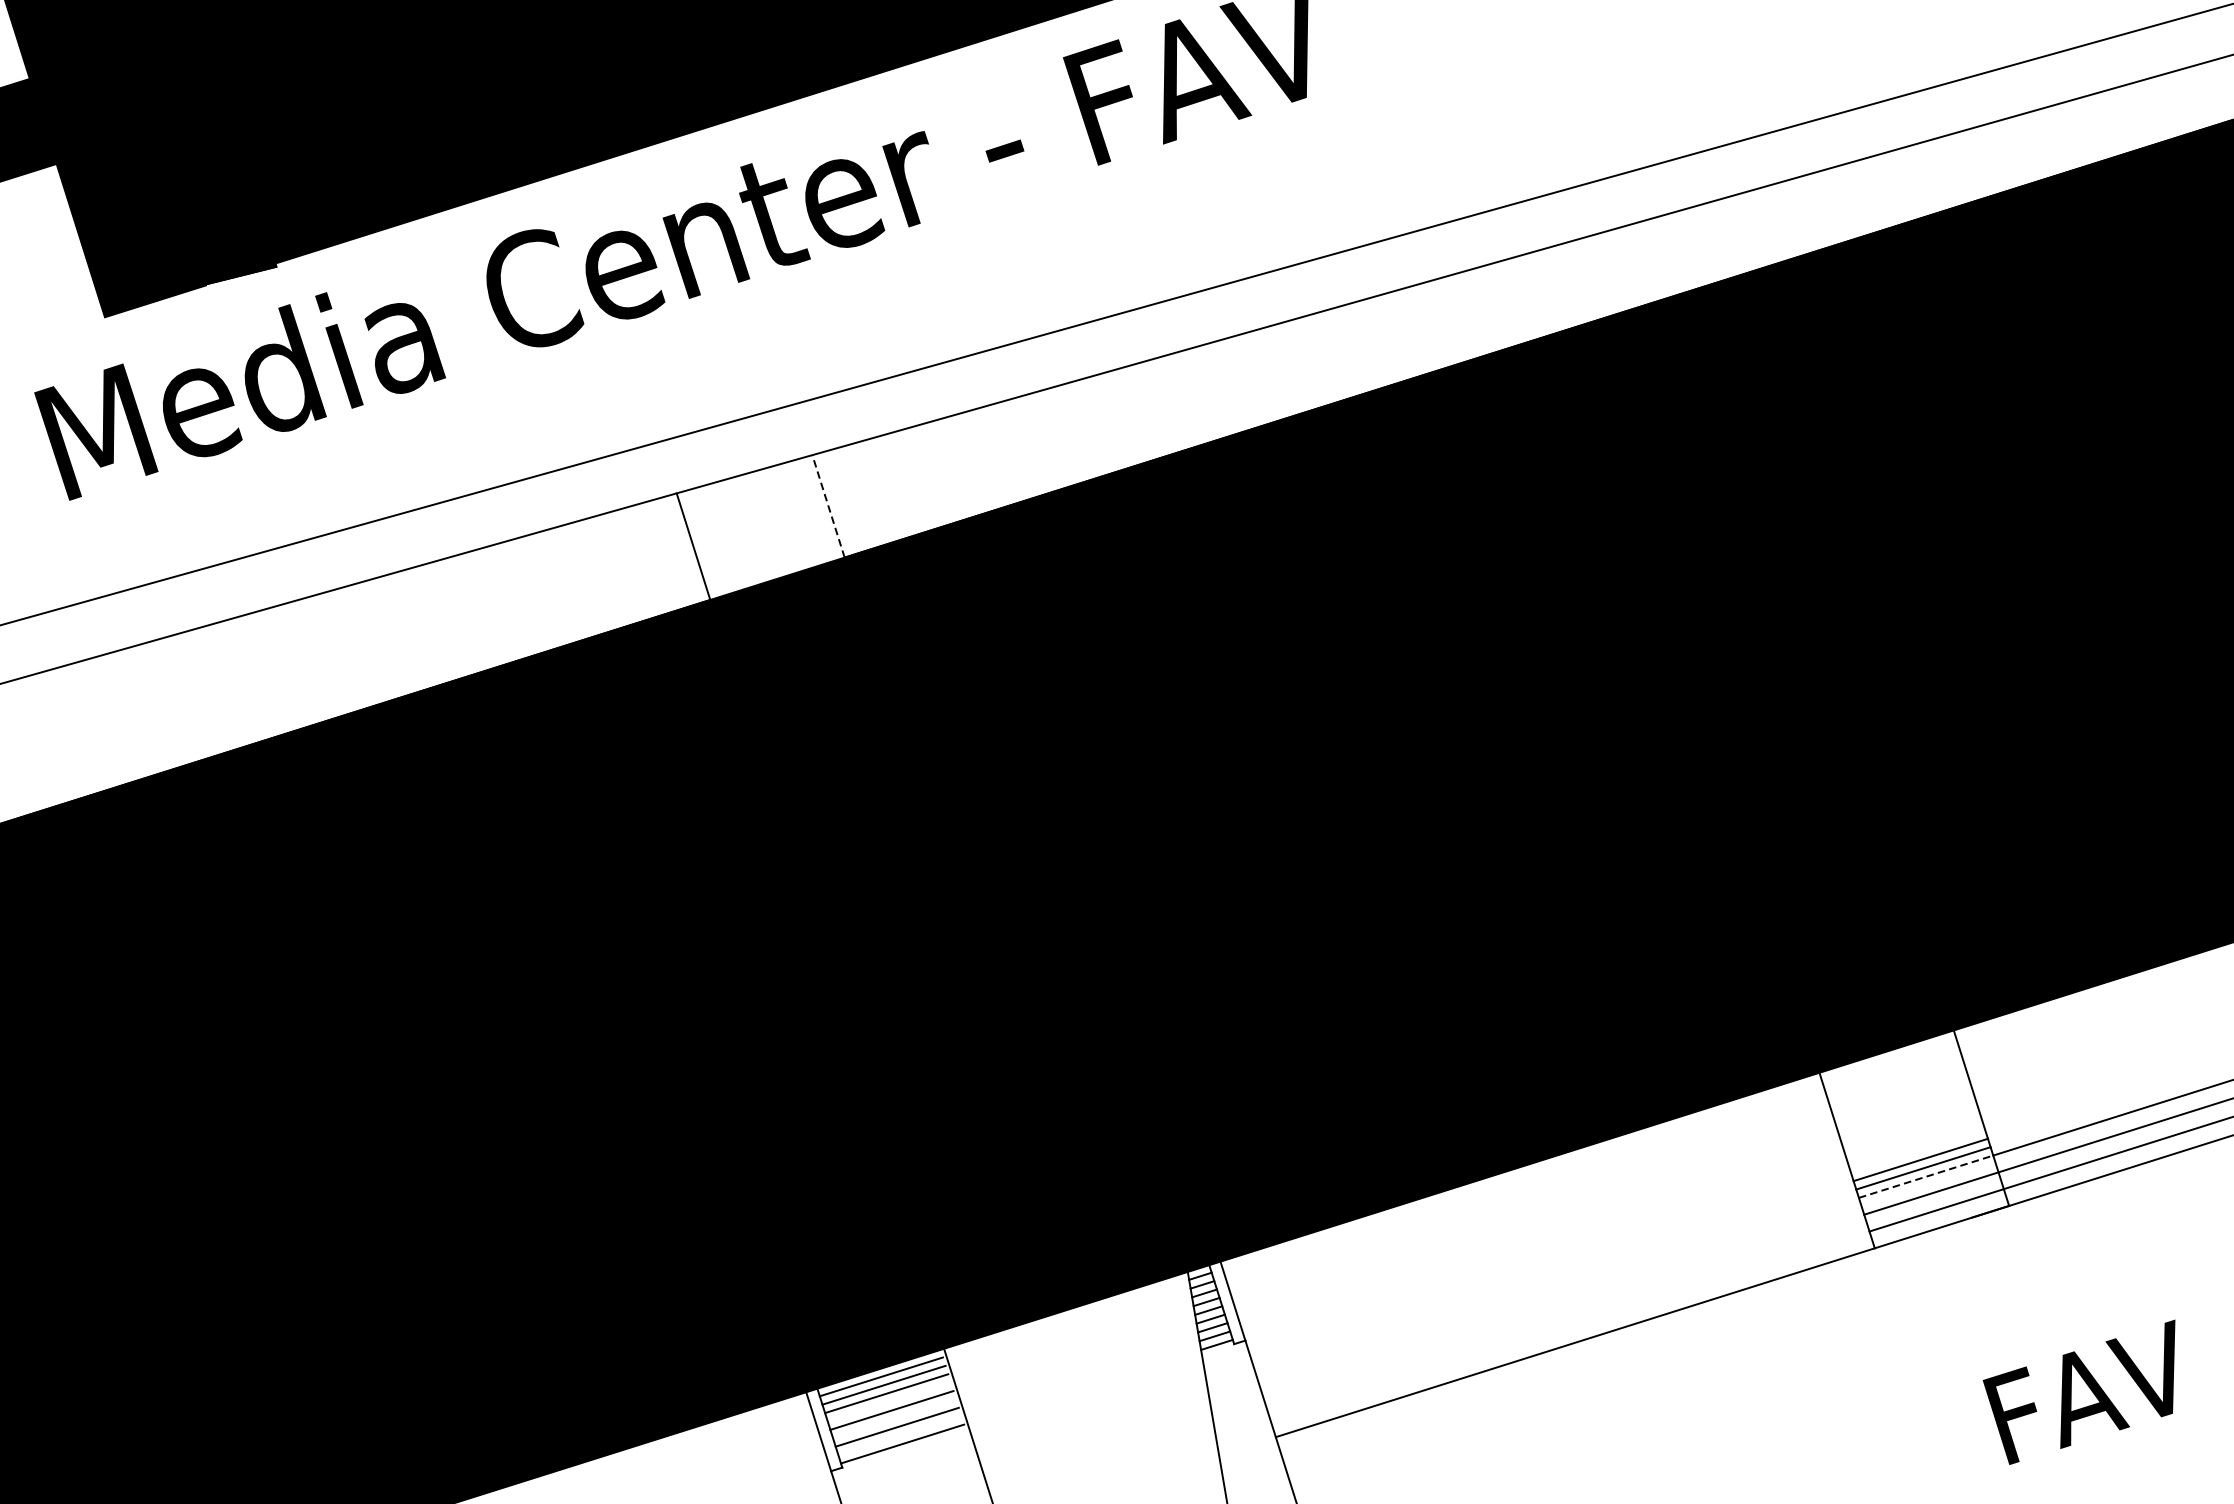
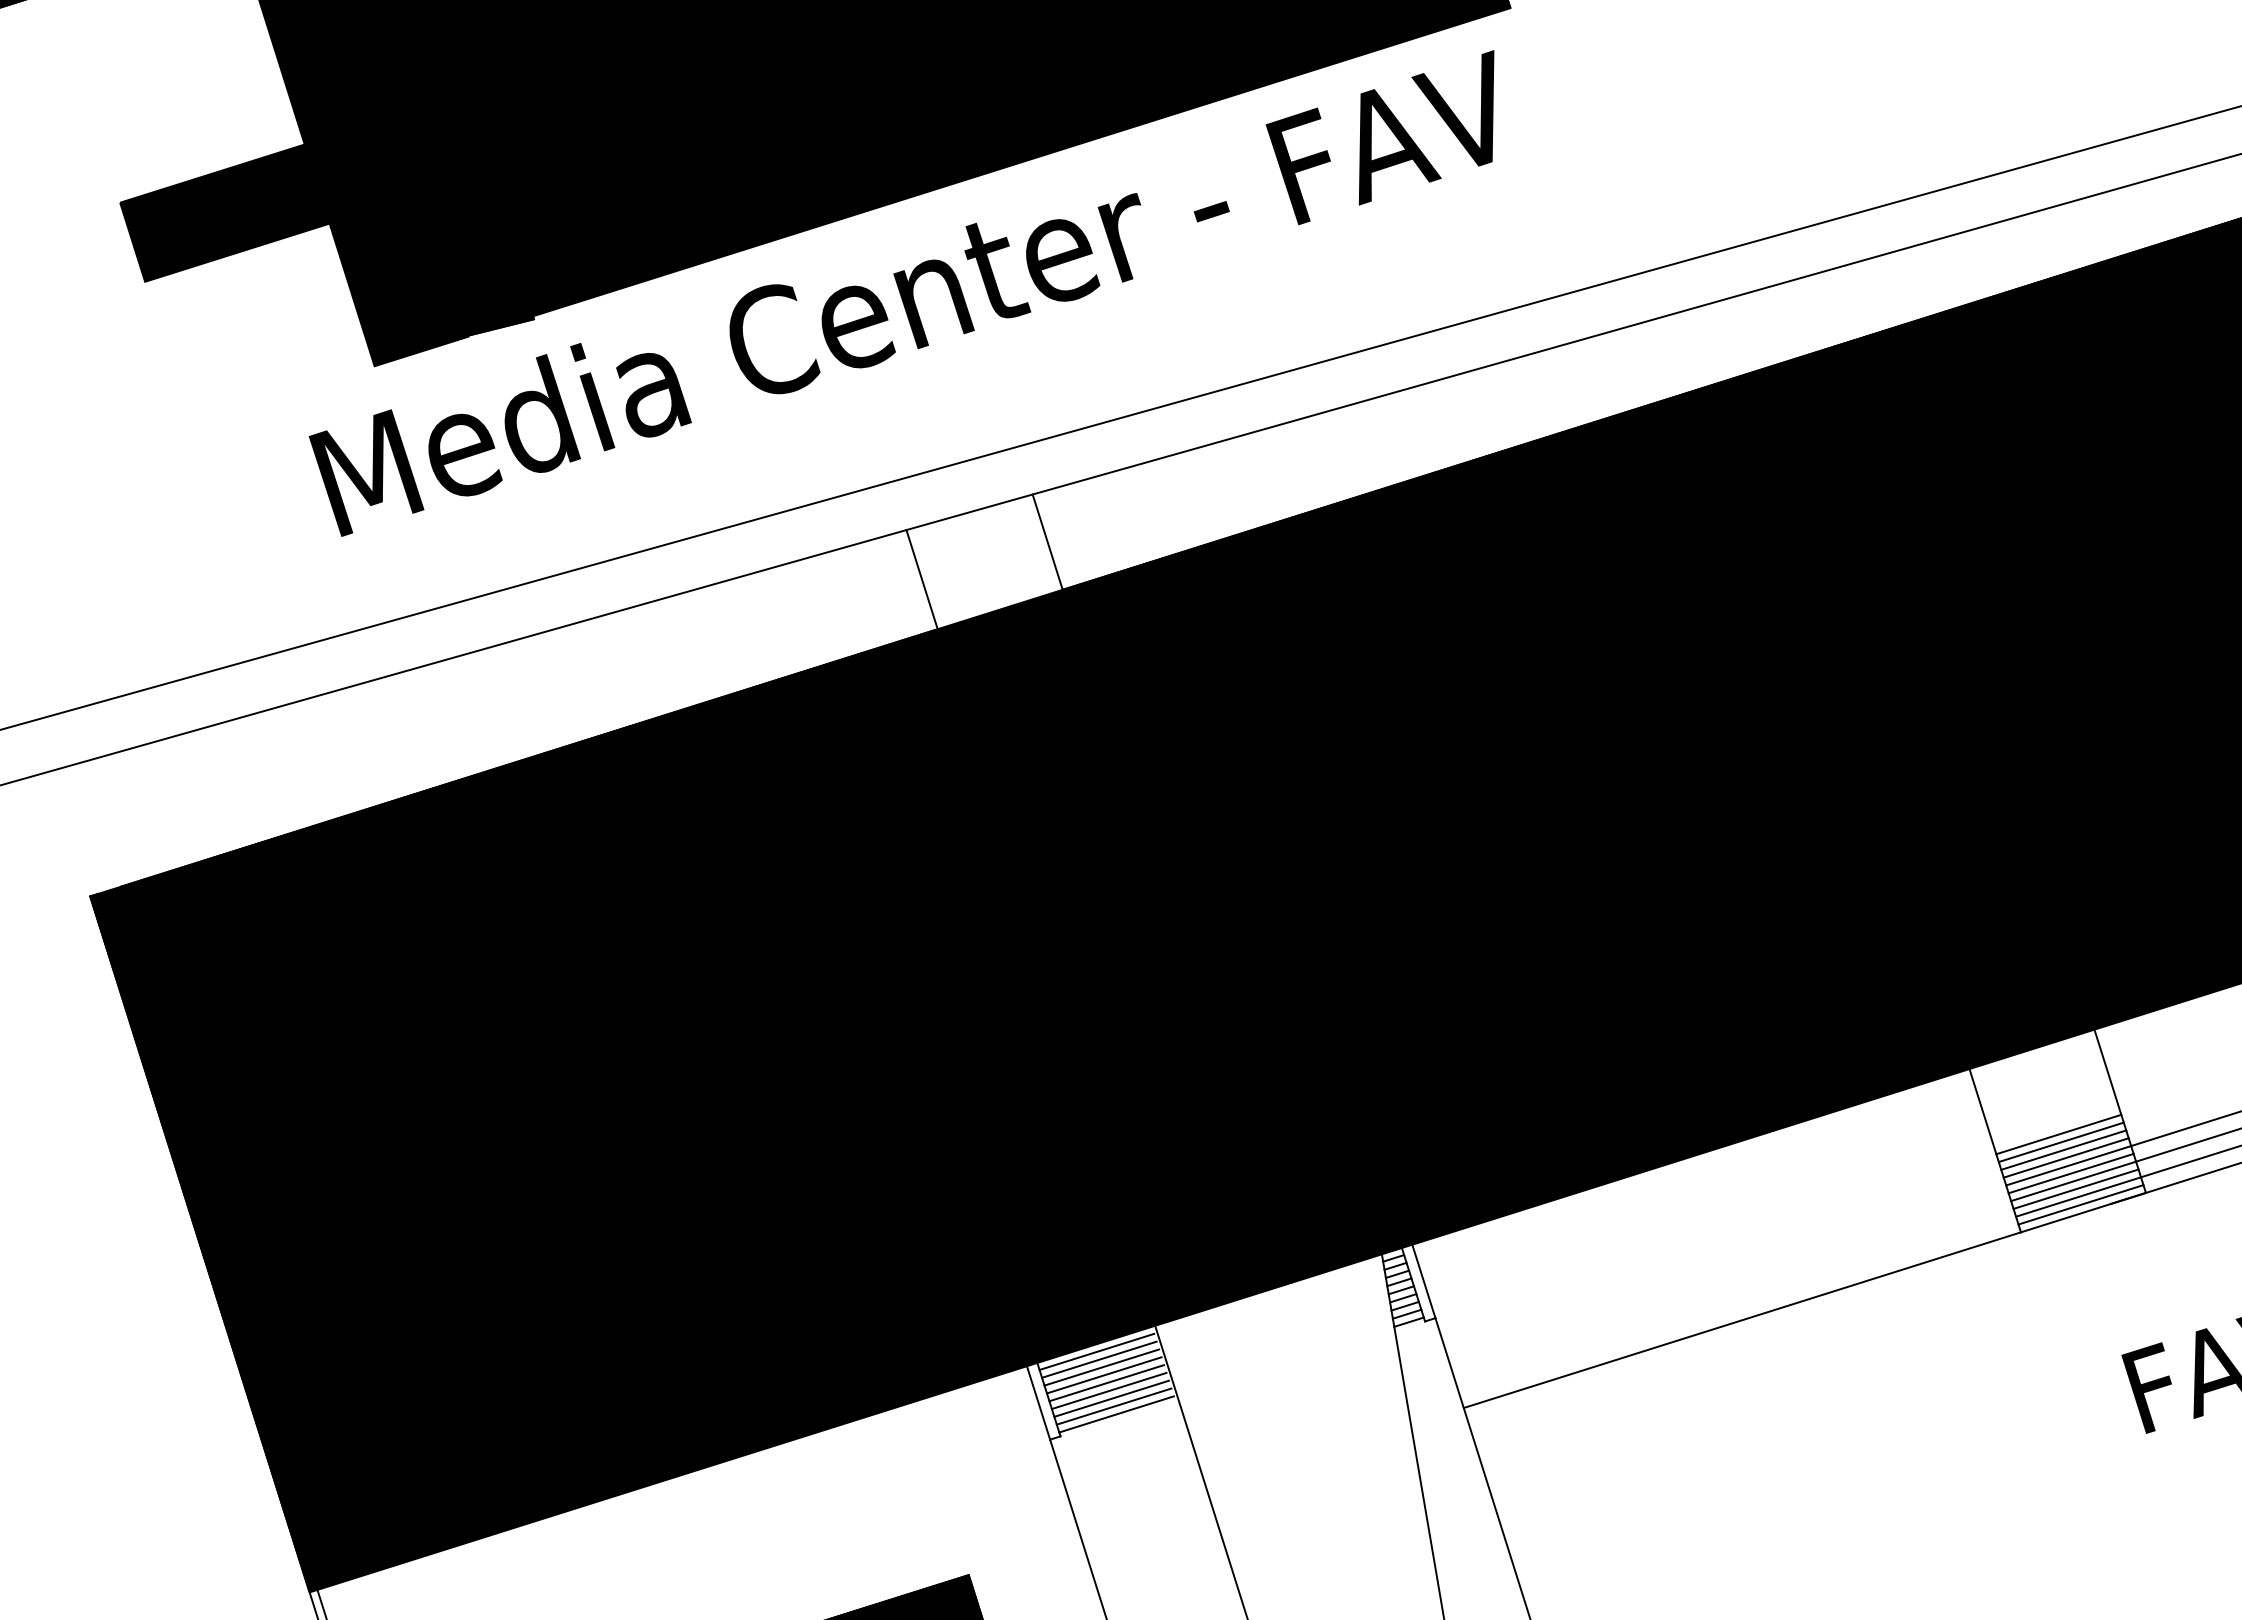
line: (828, 506) -> (1047, 542), dashed -> solid
line: (1915, 1143) -> (2058, 1134), added
line: (1917, 1151) -> (2060, 1142), added
line: (1925, 1176) -> (2068, 1165), dashed -> solid
line: (1928, 1185) -> (2070, 1173), added
line: (1933, 1201) -> (2075, 1188), added
line: (1938, 1218) -> (2080, 1204), added
line: (888, 1402) -> (1103, 1375), added
line: (893, 1418) -> (1108, 1390), added
line: (899, 1435) -> (1113, 1406), added

